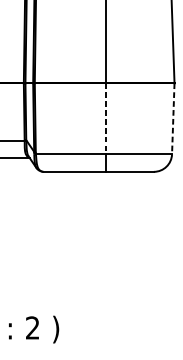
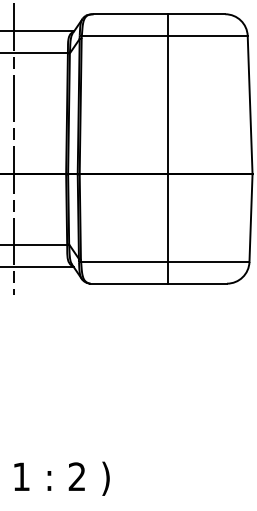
line: (106, 119) -> (168, 218), dashed -> solid
line: (173, 119) -> (251, 218), dashed -> solid

